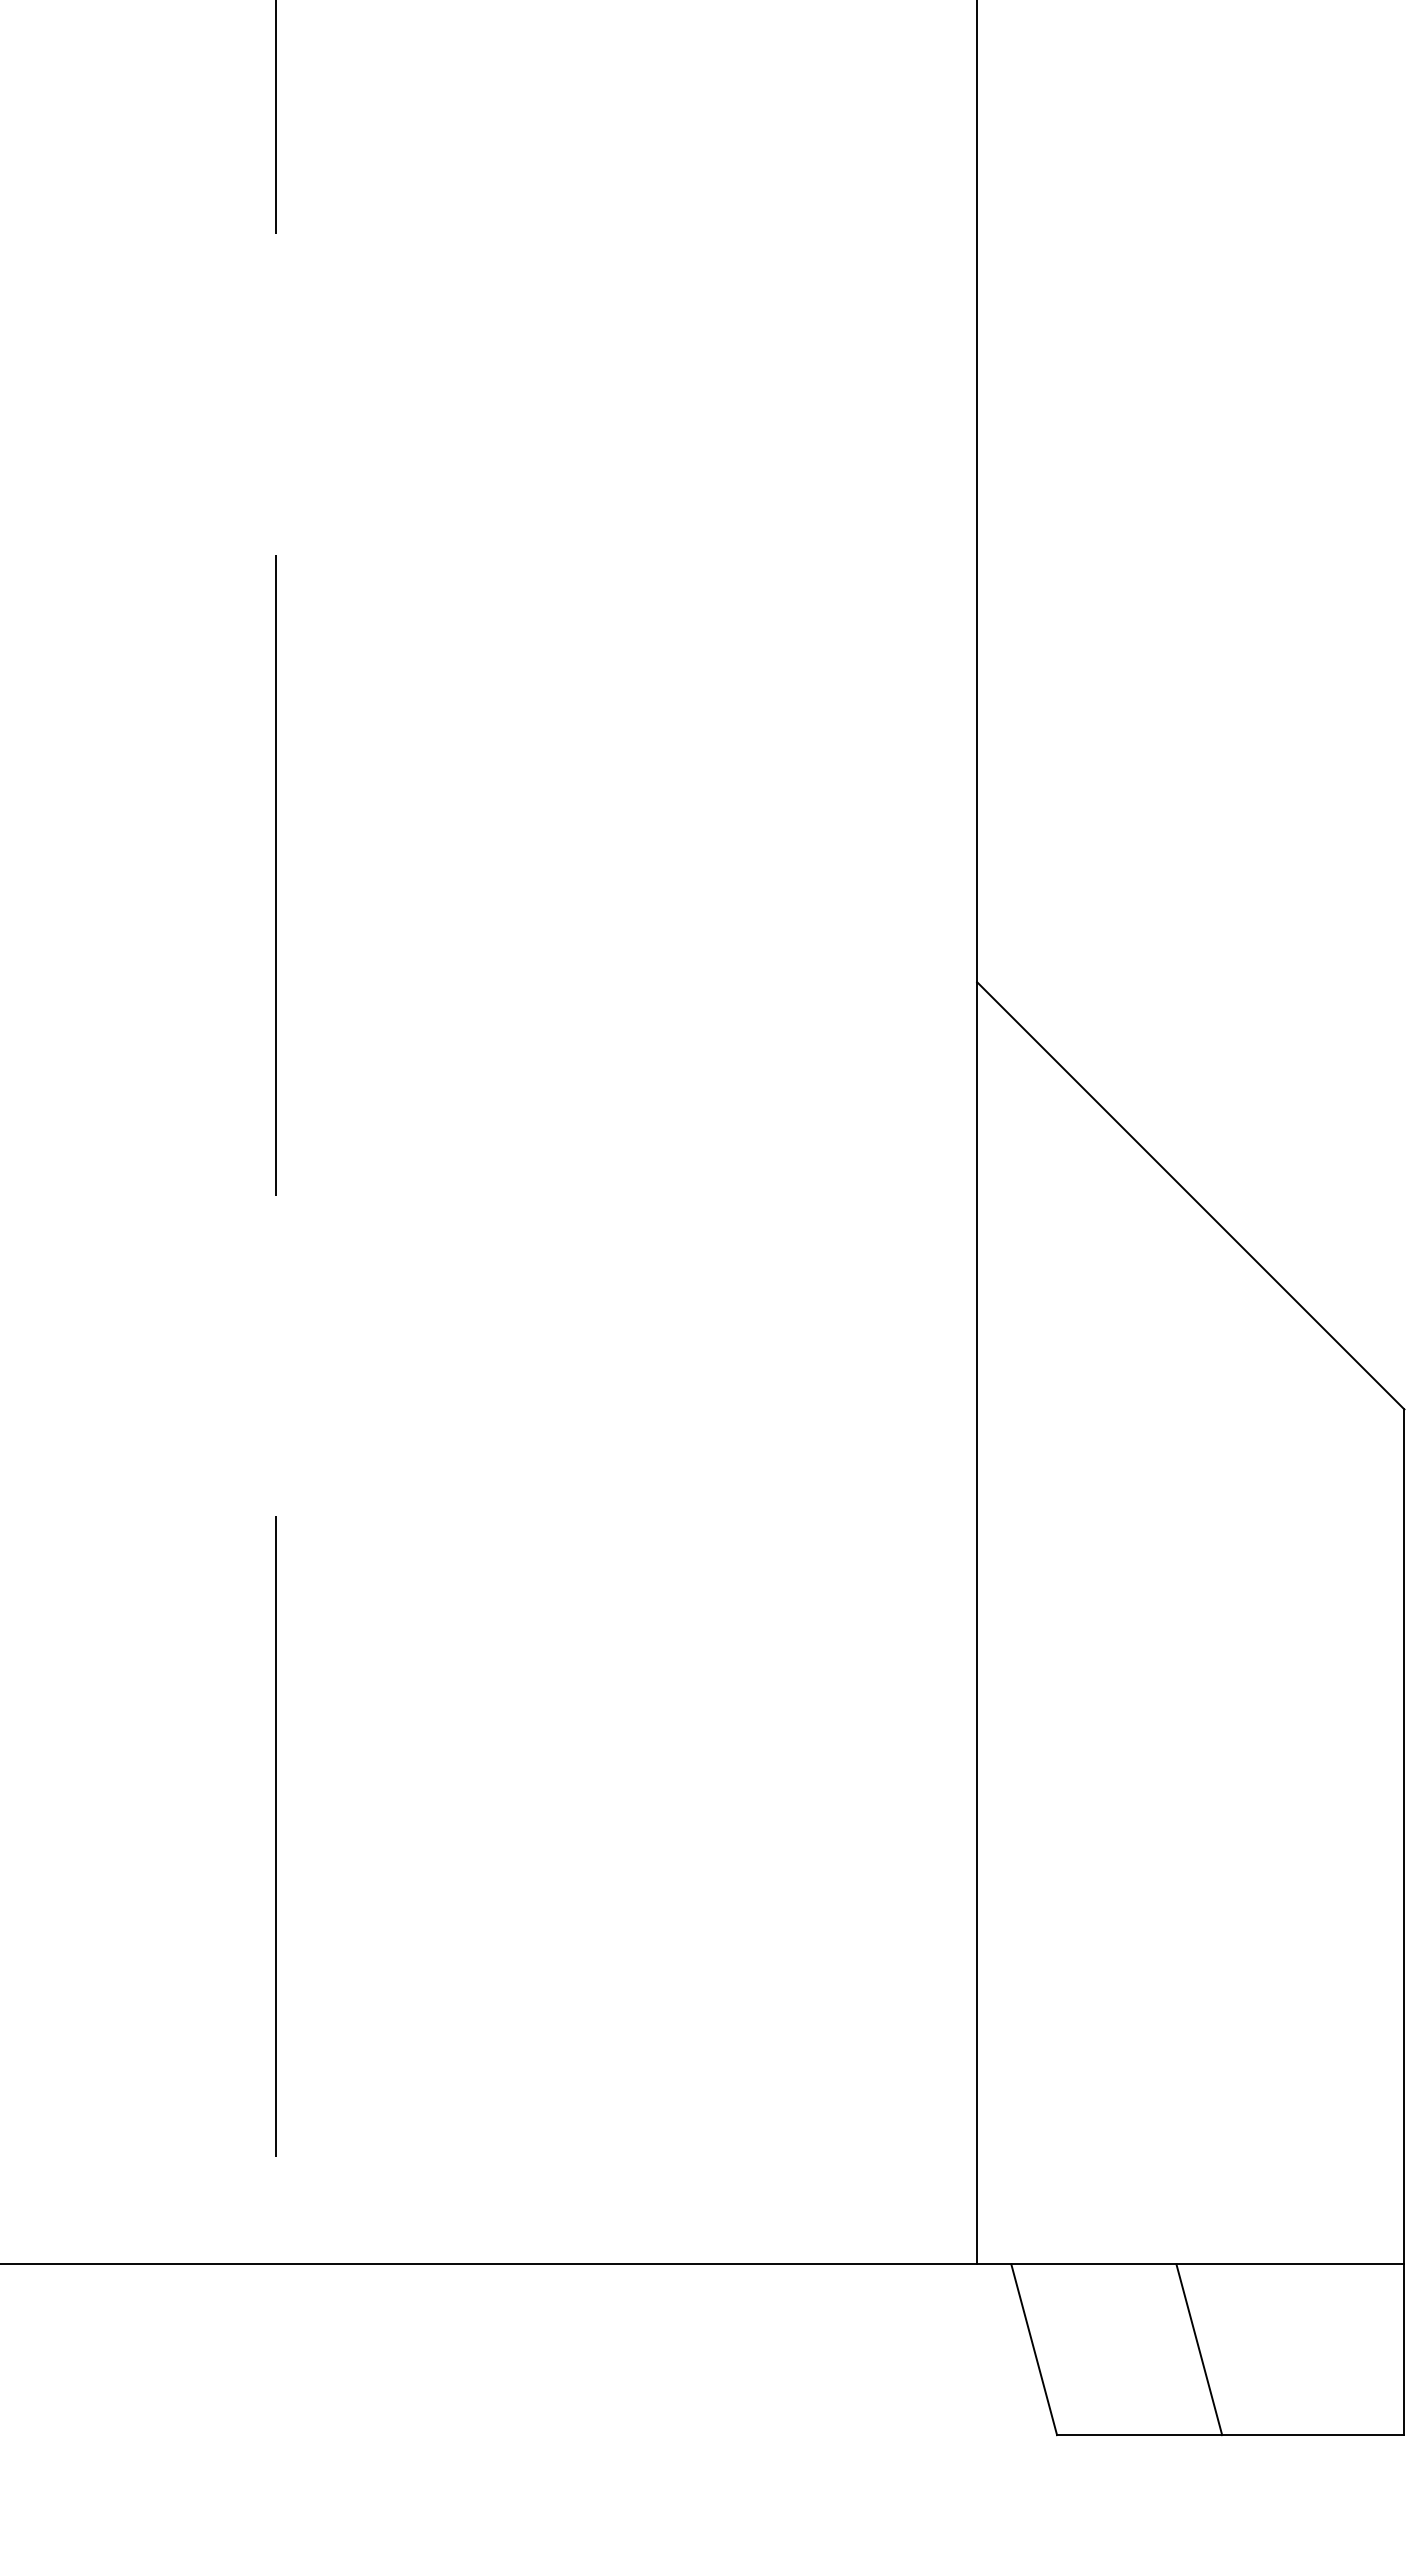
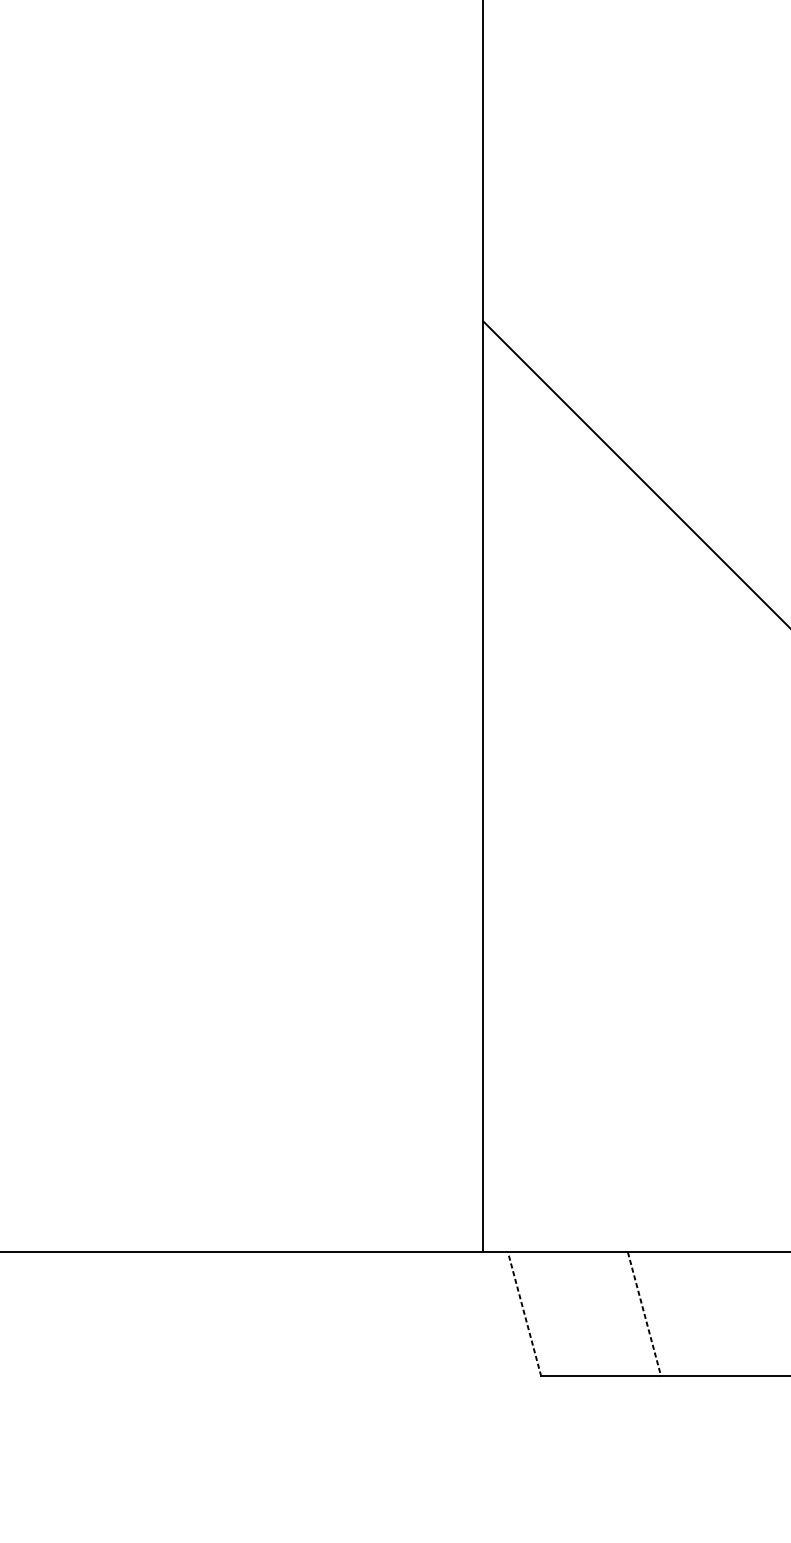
line: (1034, 2349) -> (524, 1314), solid -> dashed
line: (1199, 2350) -> (644, 1314), solid -> dashed

